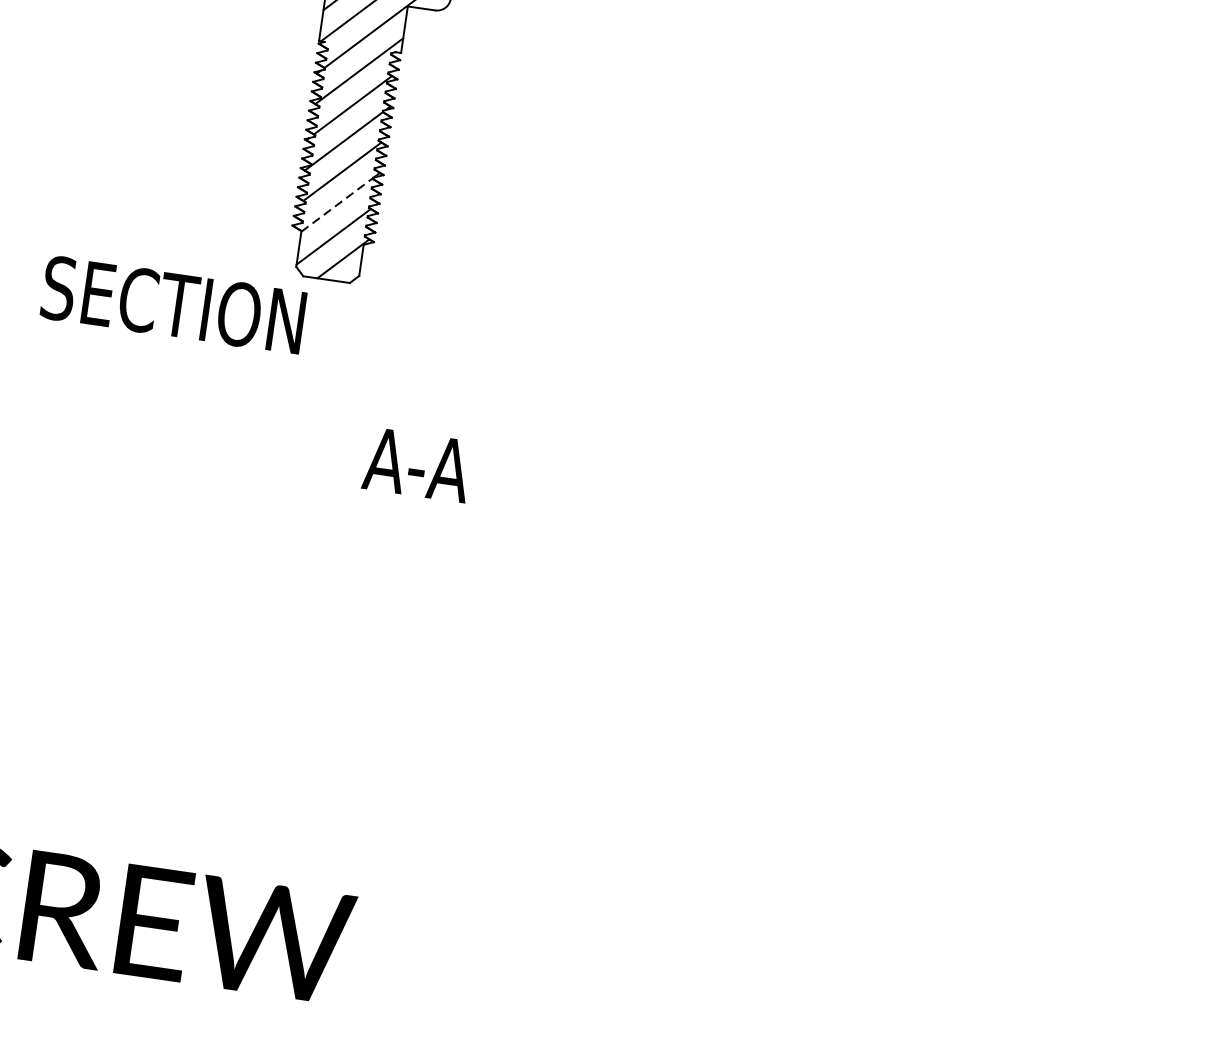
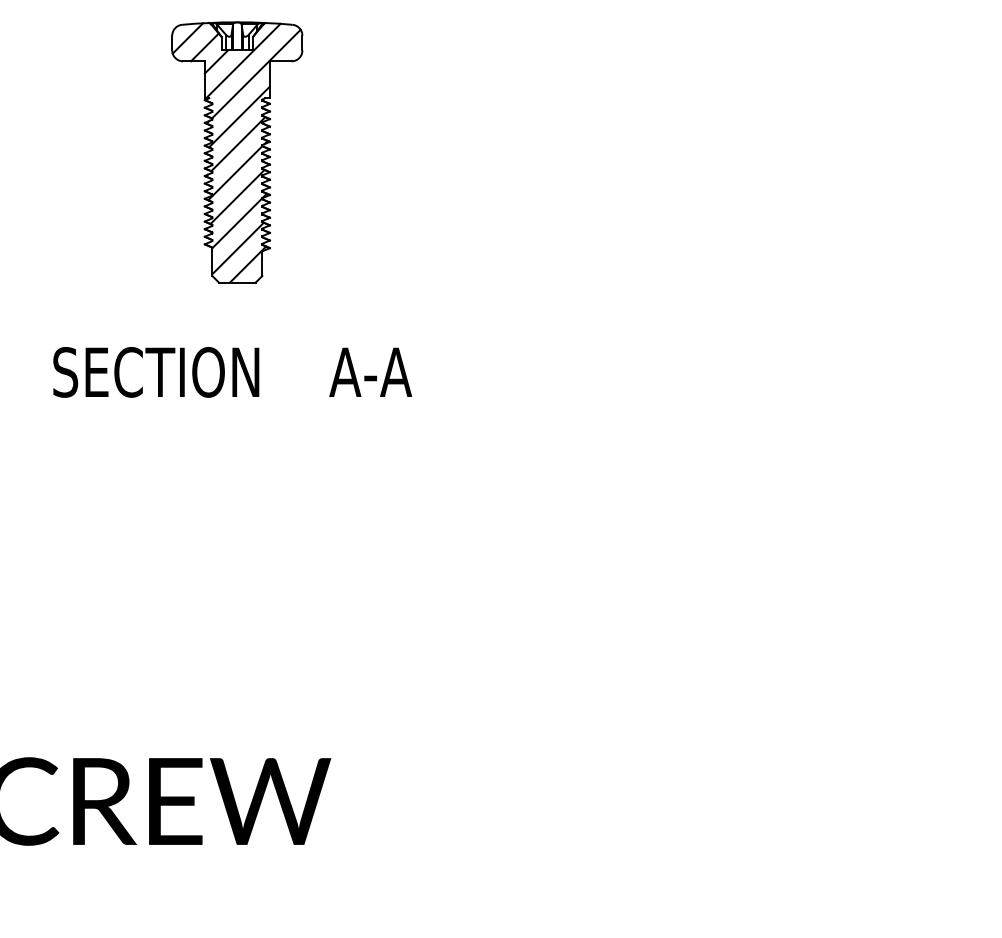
line: (337, 203) -> (237, 222), dashed -> solid
text: (173, 305) -> (156, 372), moved
text: (417, 463) -> (370, 371), moved

